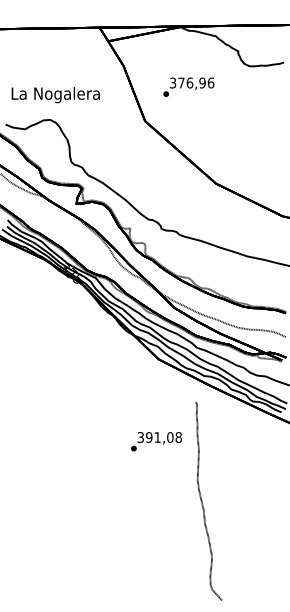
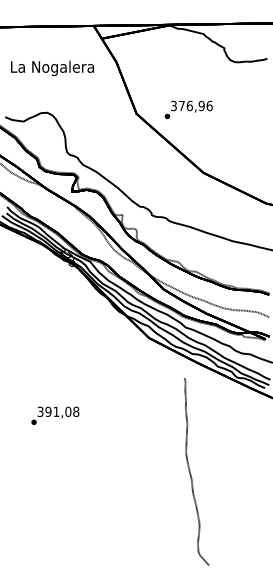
text: (188, 86) -> (188, 109), moved
text: (55, 94) -> (52, 67), moved
text: (156, 441) -> (55, 415), moved

